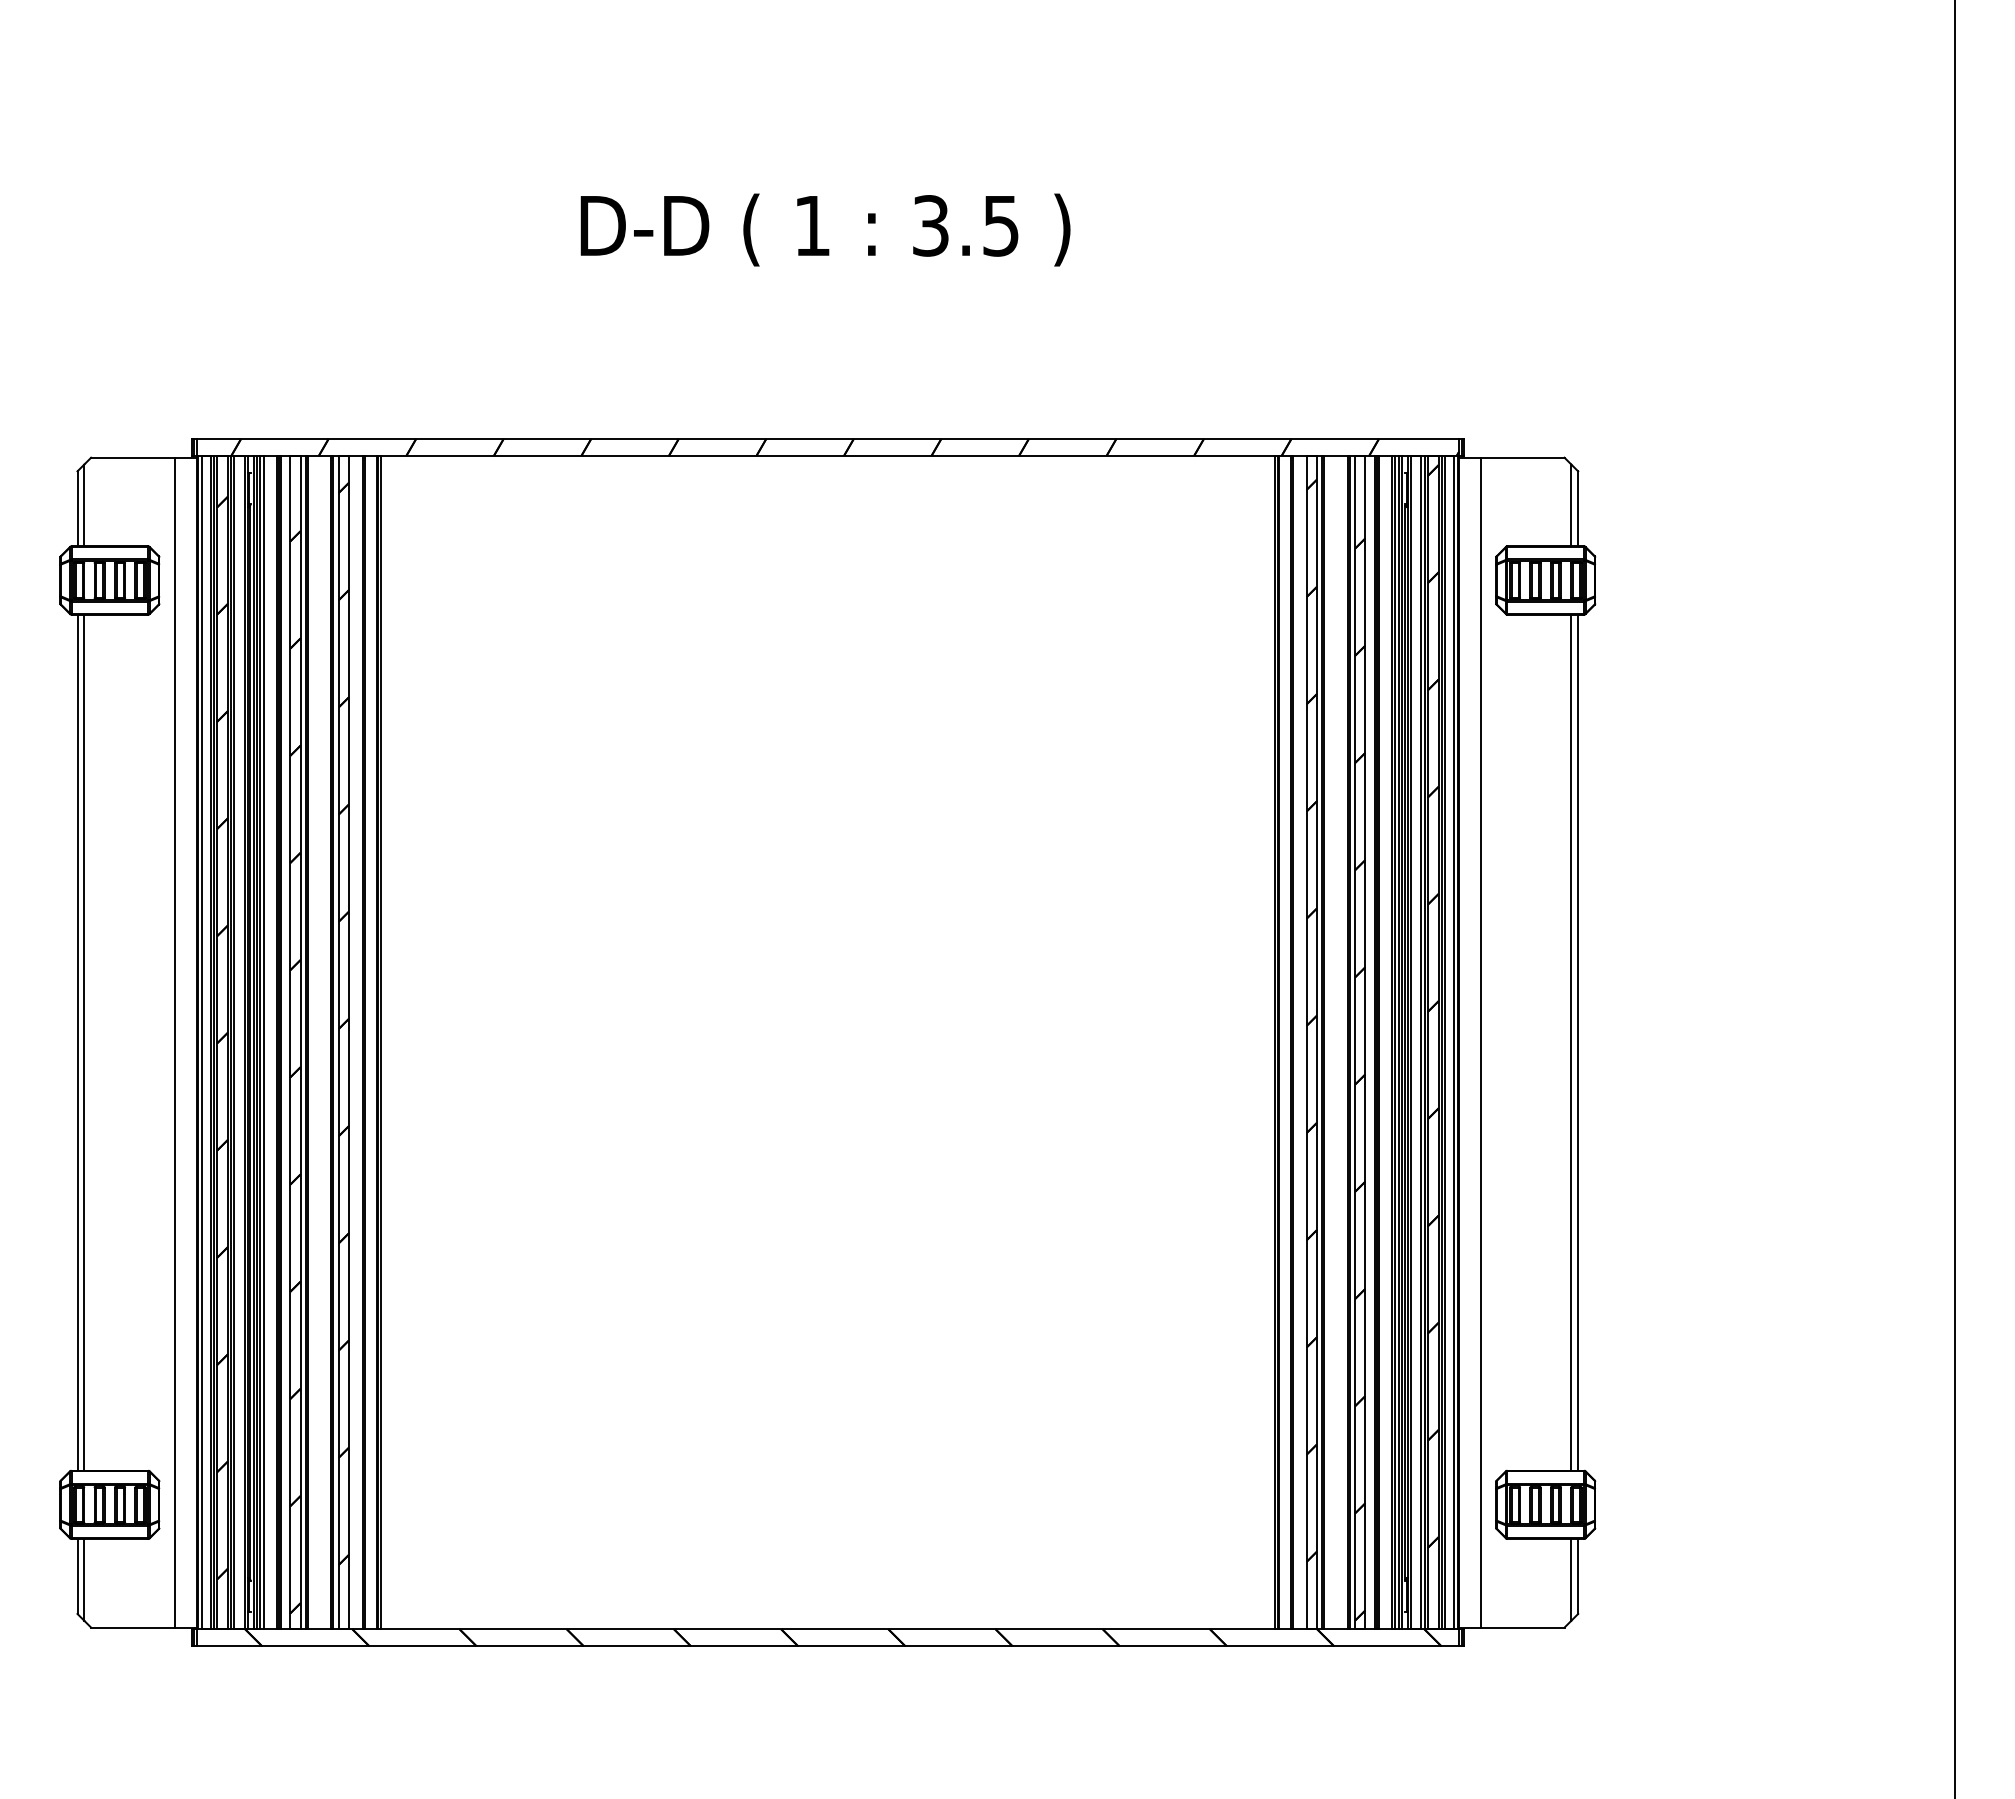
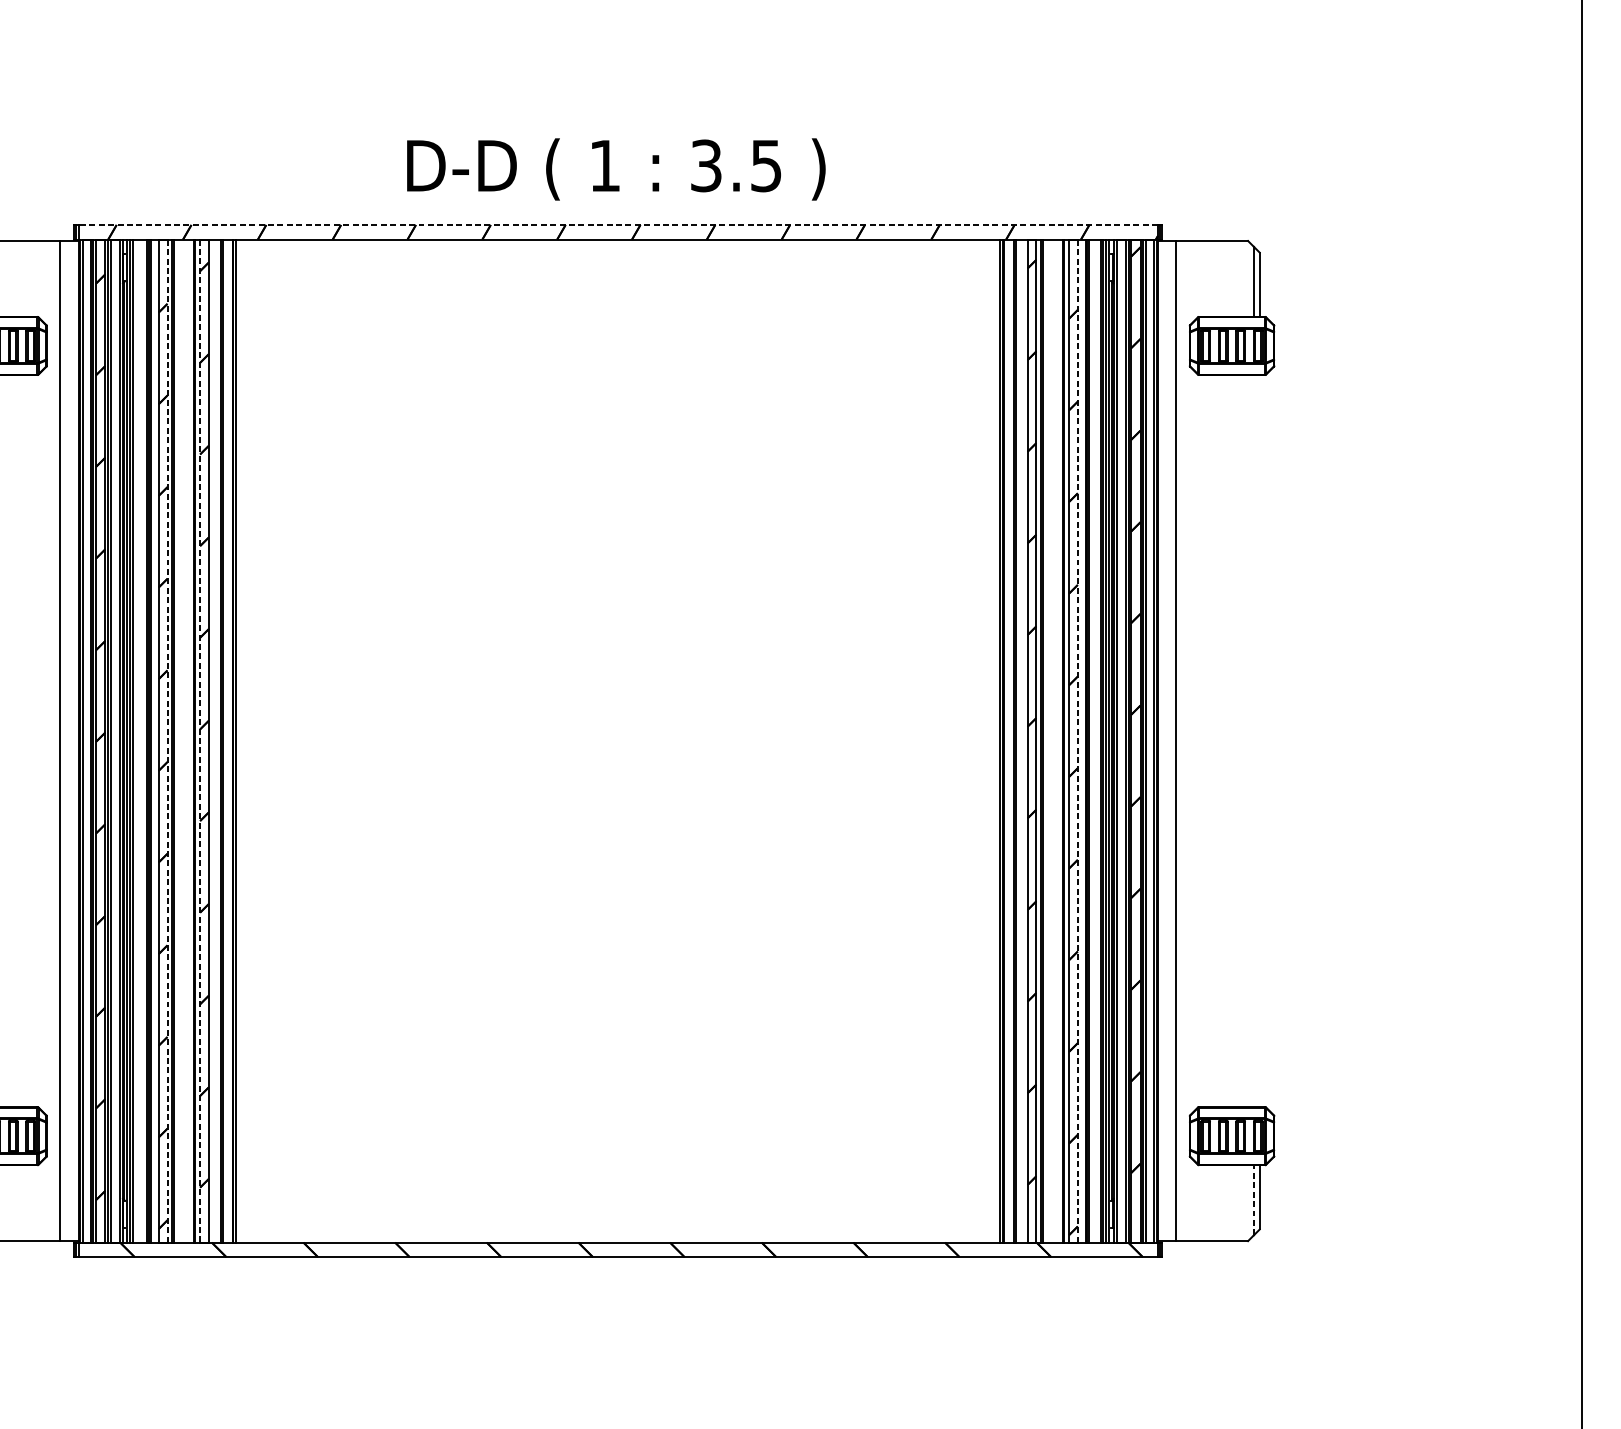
text: (825, 229) -> (616, 168), moved
line: (827, 438) -> (617, 224), solid -> dashed
line: (263, 1042) -> (135, 740), removed
line: (300, 1042) -> (167, 740), solid -> dashed
line: (338, 1042) -> (199, 740), solid -> dashed
line: (1365, 1042) -> (1077, 740), solid -> dashed
line: (1571, 1042) -> (1254, 740), removed
line: (1578, 1042) -> (1260, 740), removed
line: (1571, 1579) -> (1254, 1200), solid -> dashed

